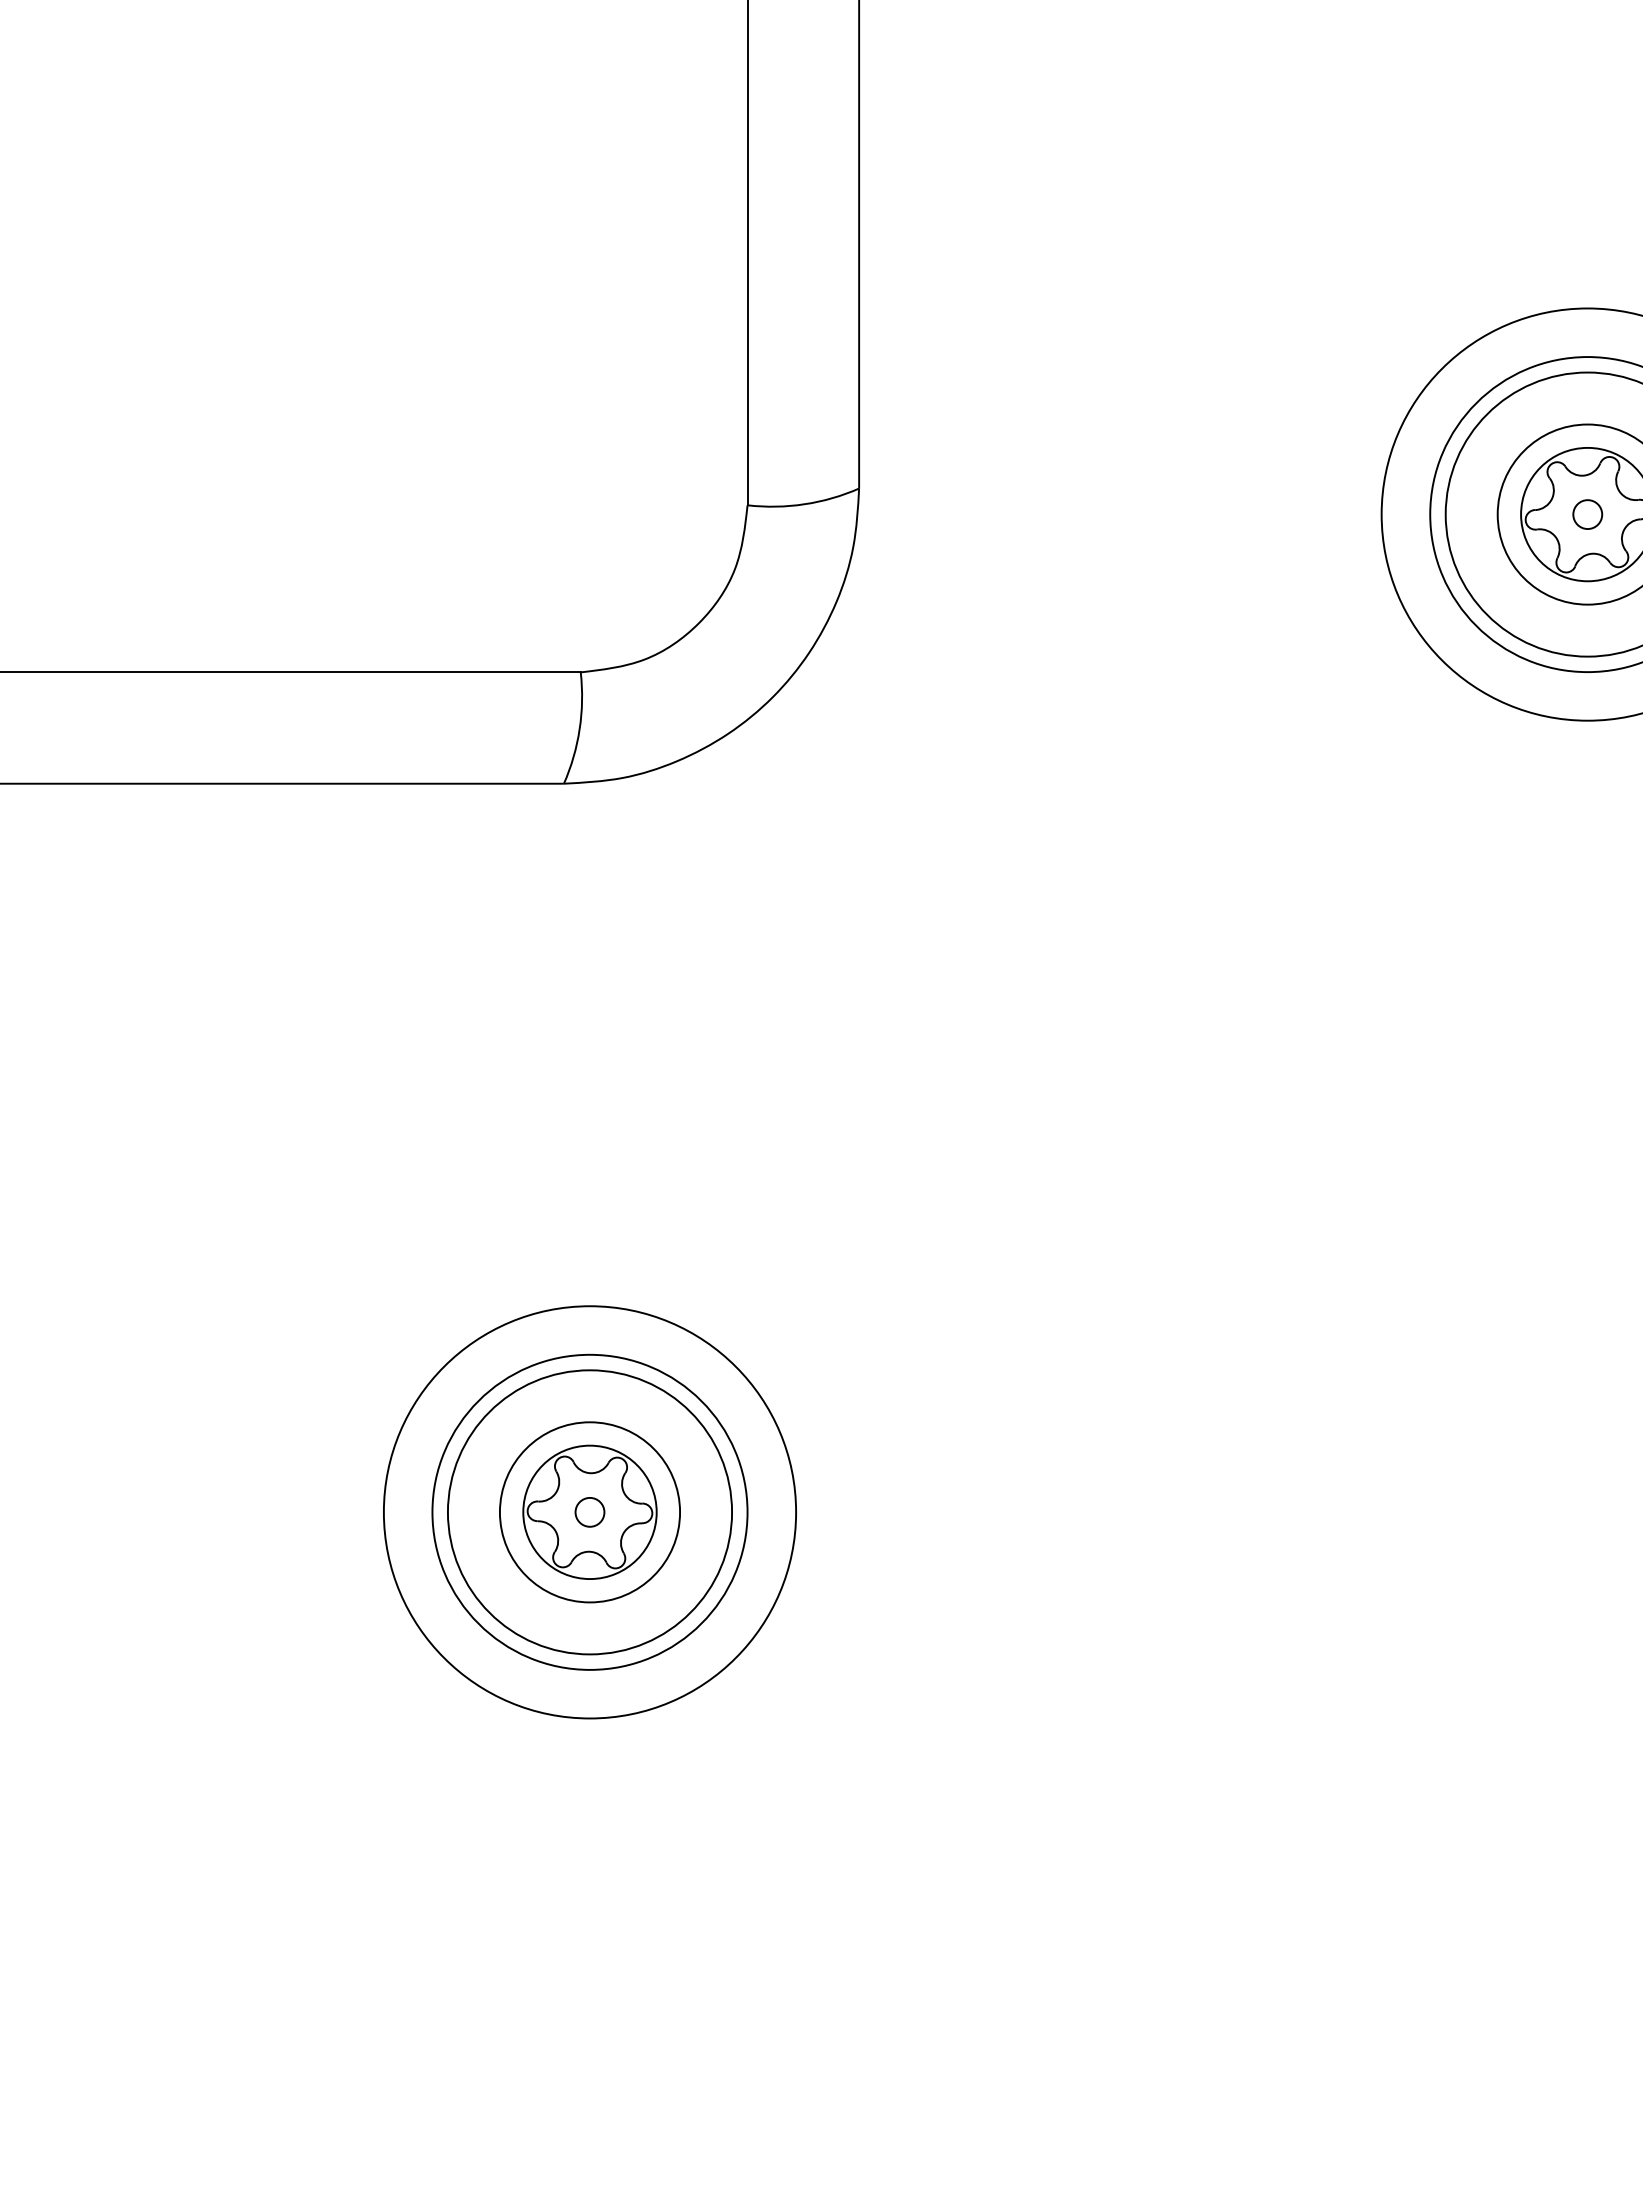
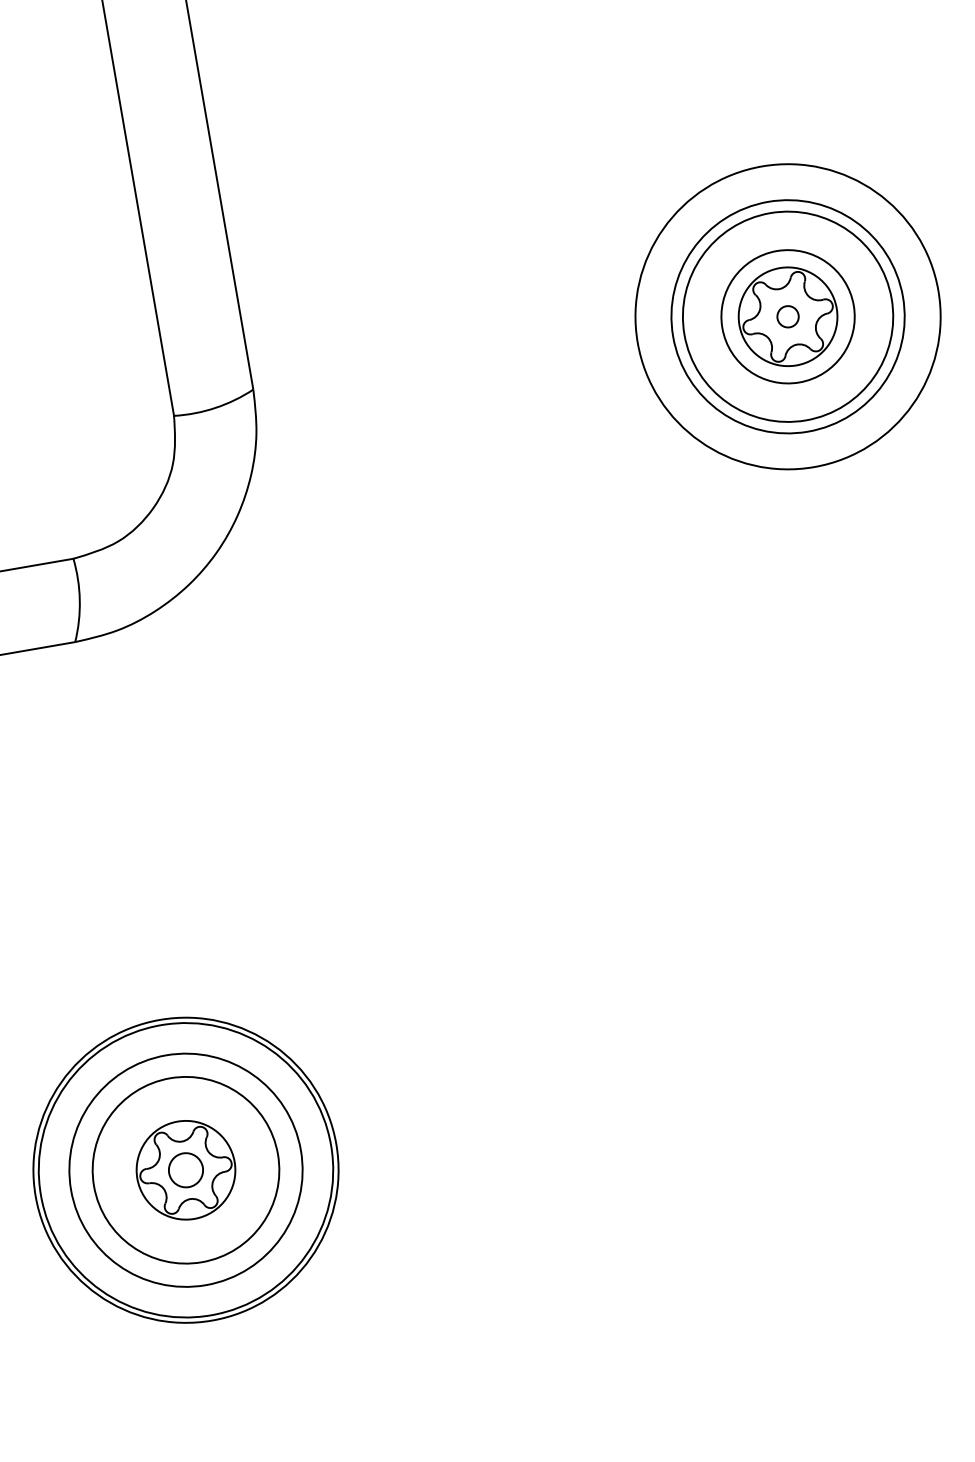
circle: (589, 1511) -> (185, 1169), size x1.6
circle: (589, 1512) -> (185, 1170), size x1.4
circle: (589, 1512) -> (185, 1170), size x1.4

